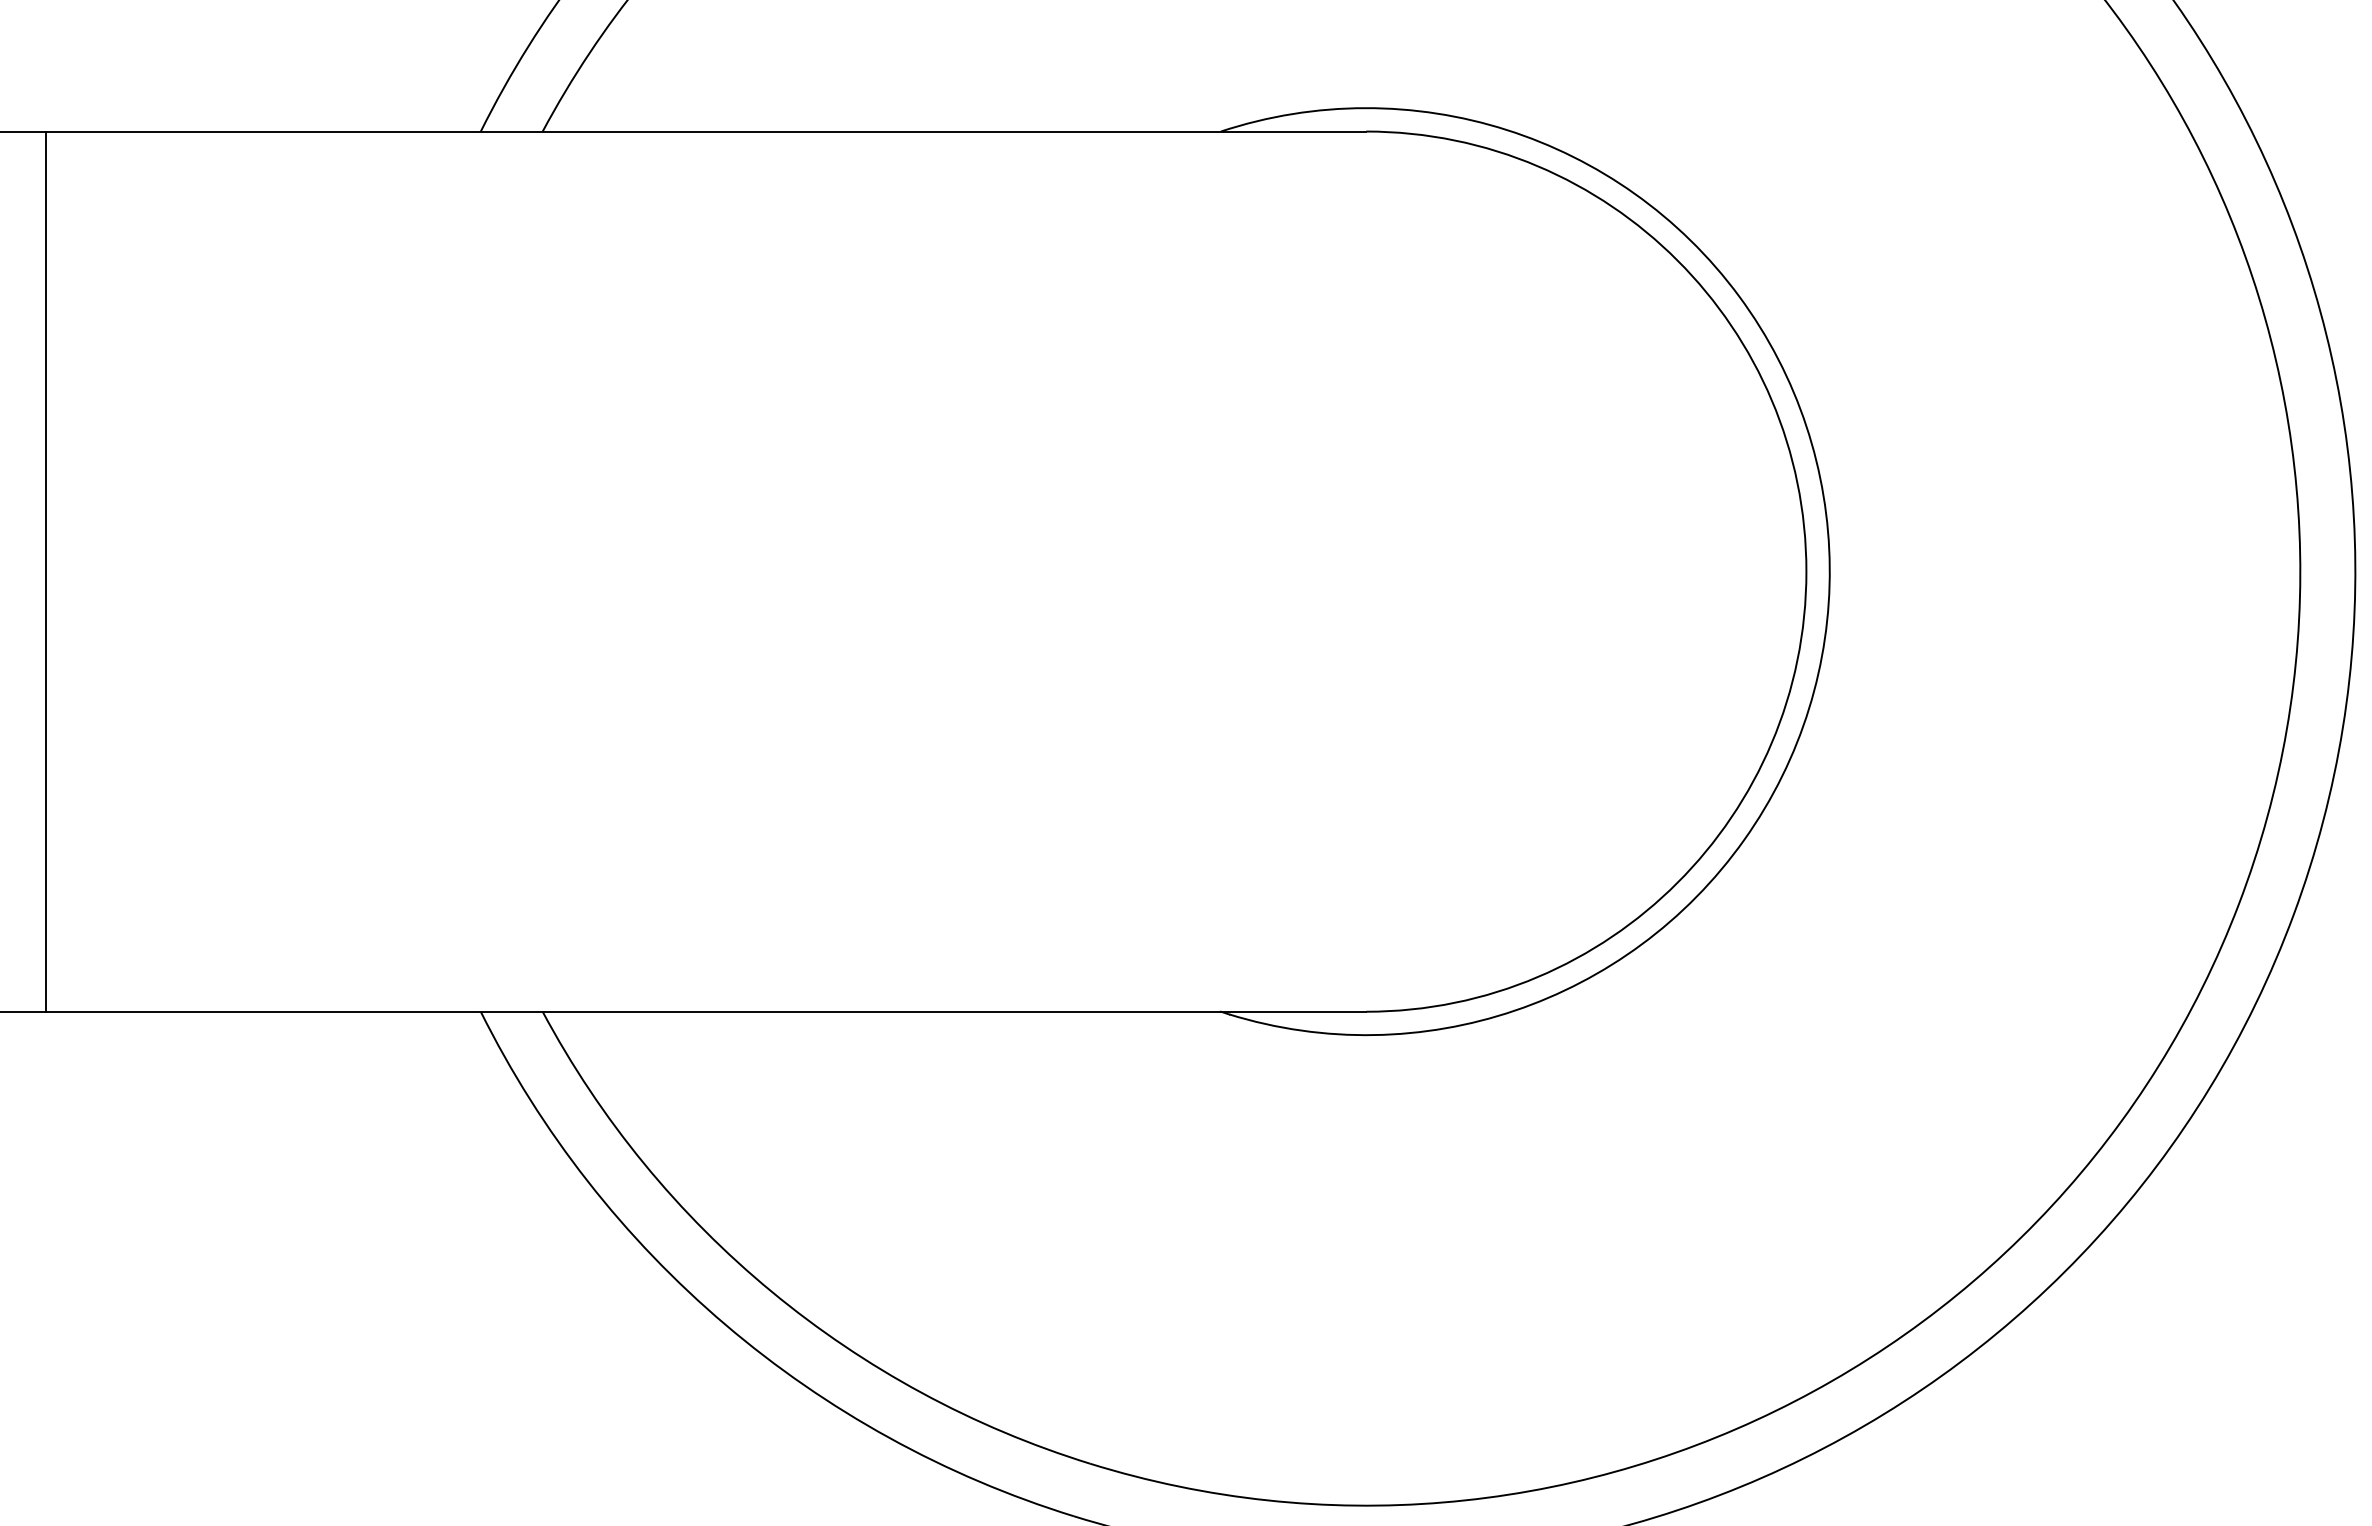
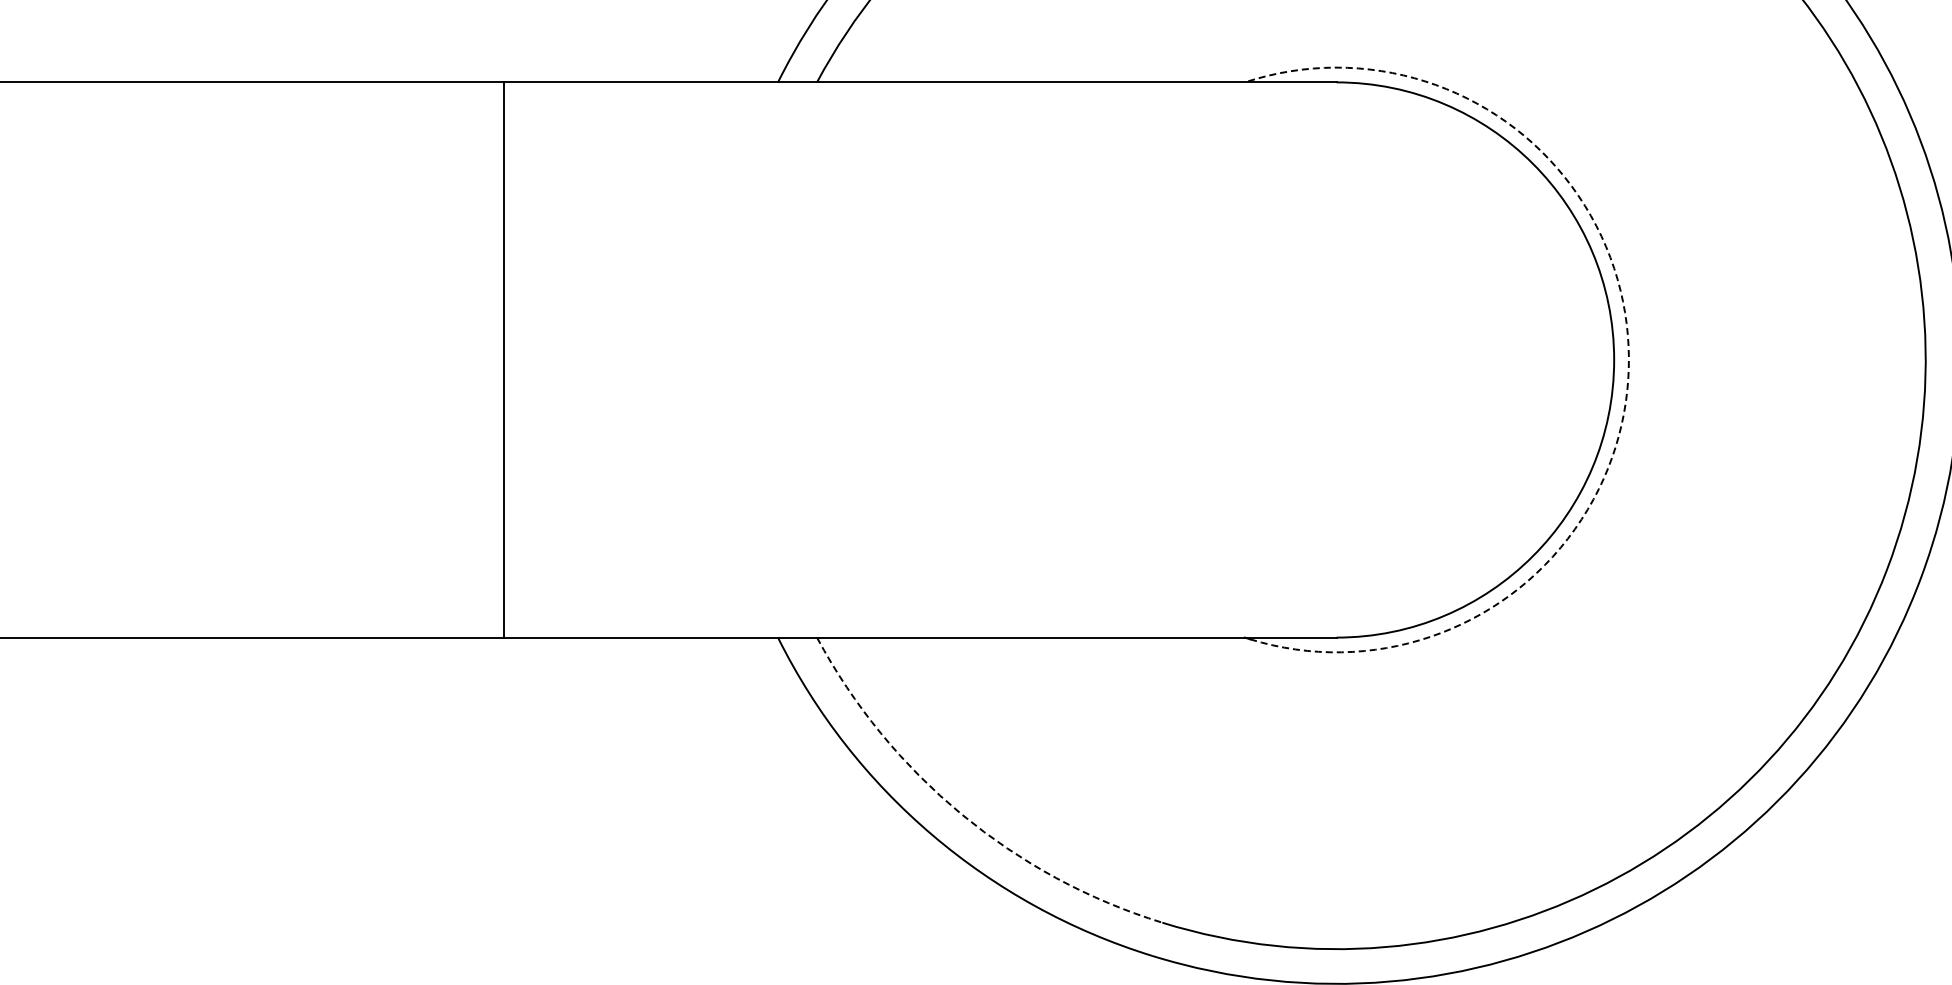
arc: (1829, 567) -> (1628, 357), solid -> dashed
arc: (771, 1292) -> (961, 814), solid -> dashed

